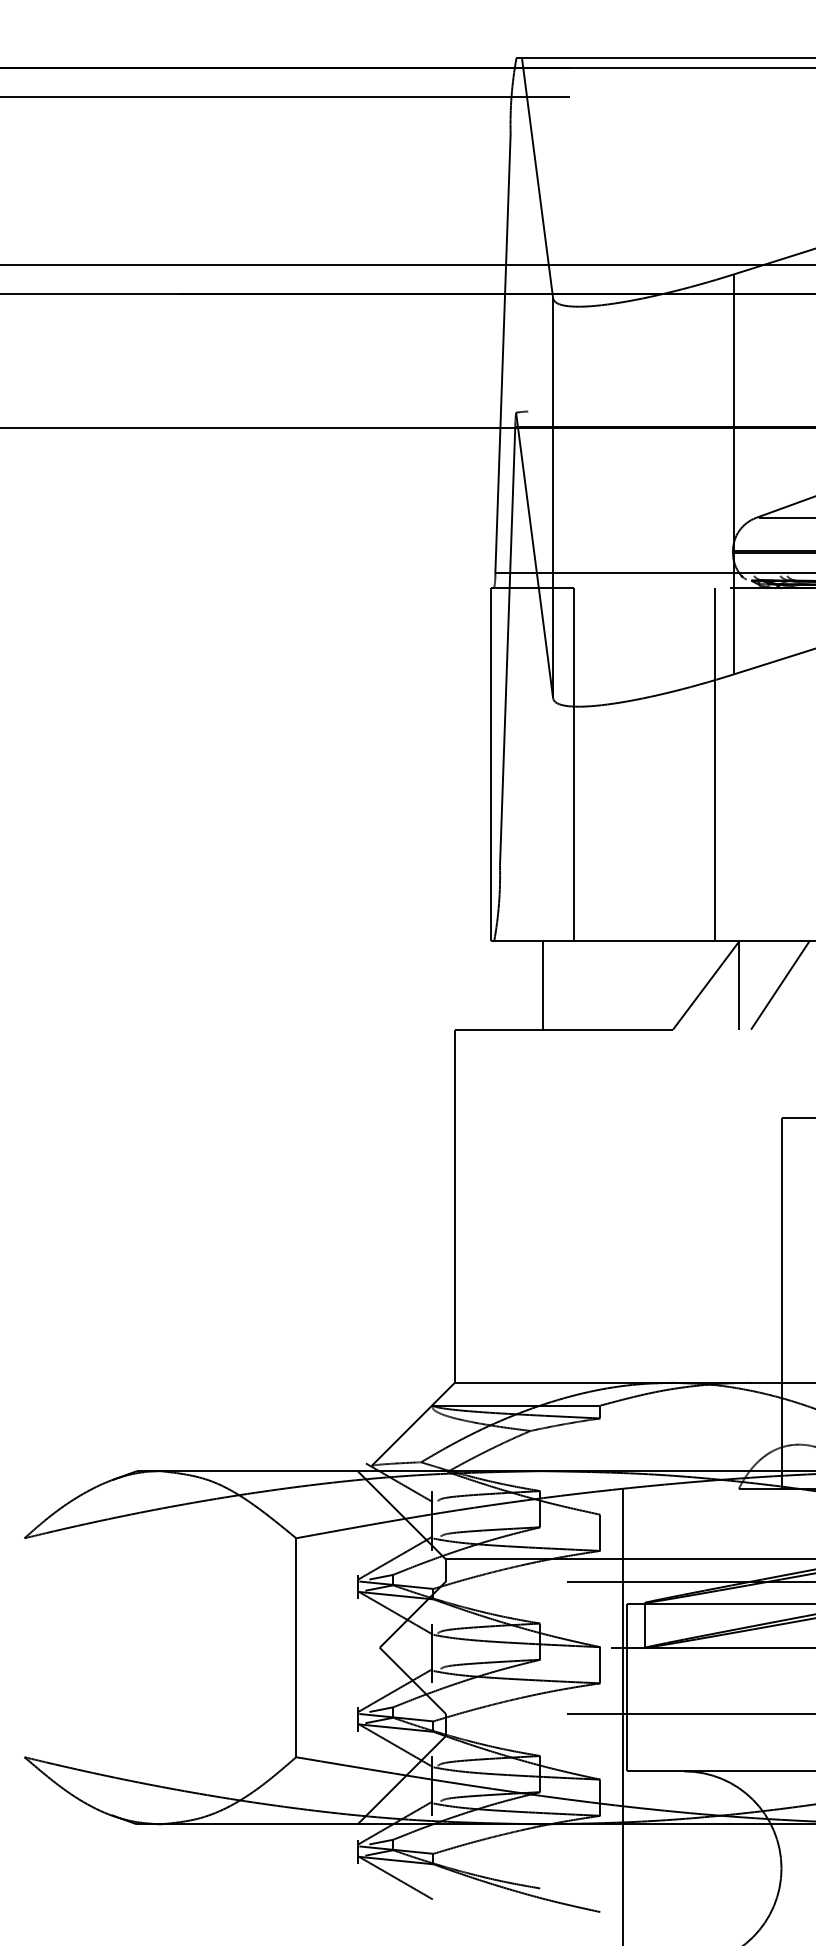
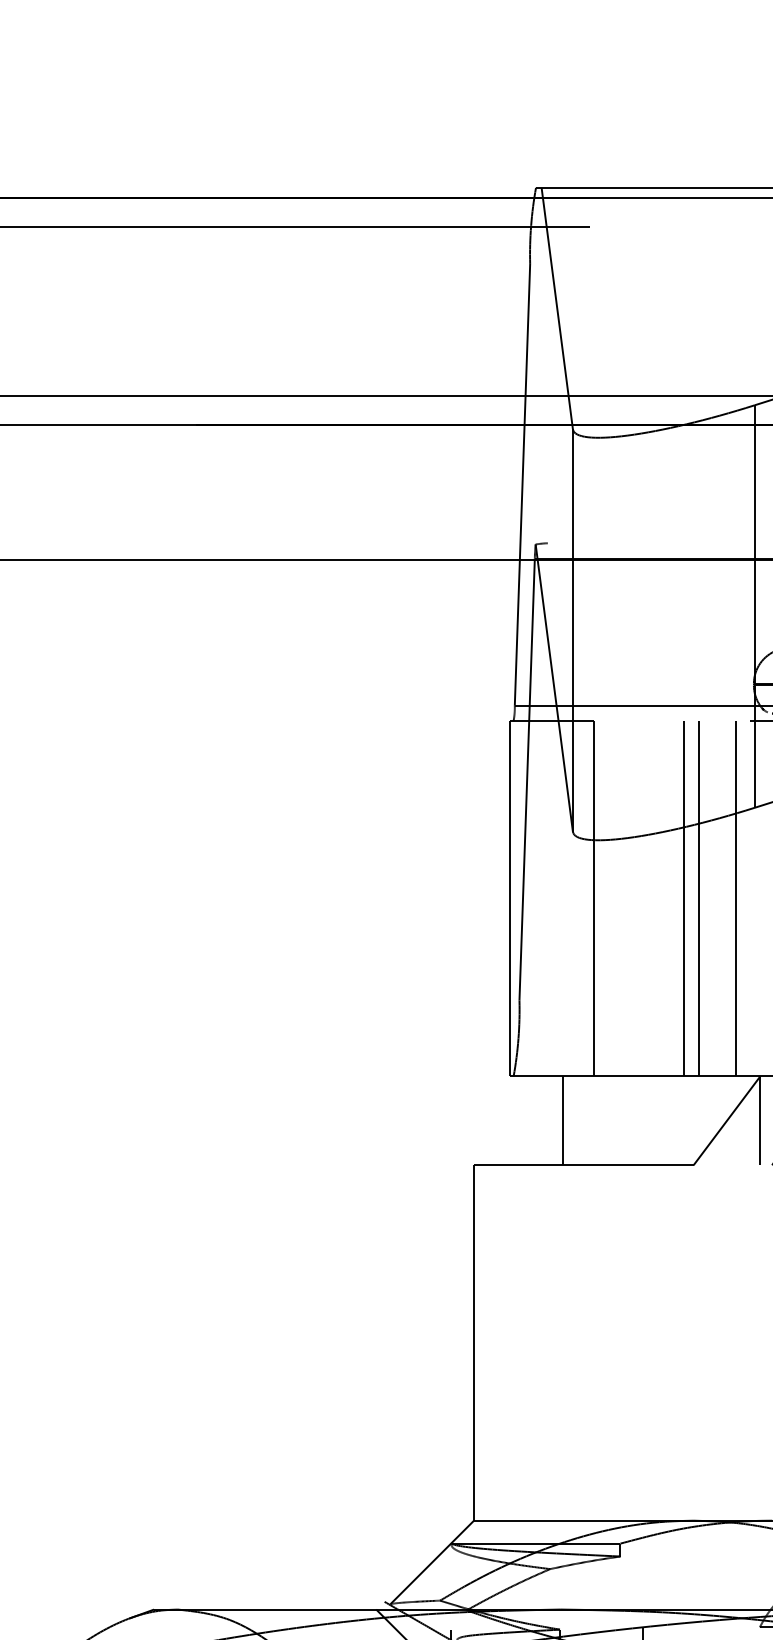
line: (663, 764) -> (684, 898), added
line: (678, 764) -> (699, 898), added

